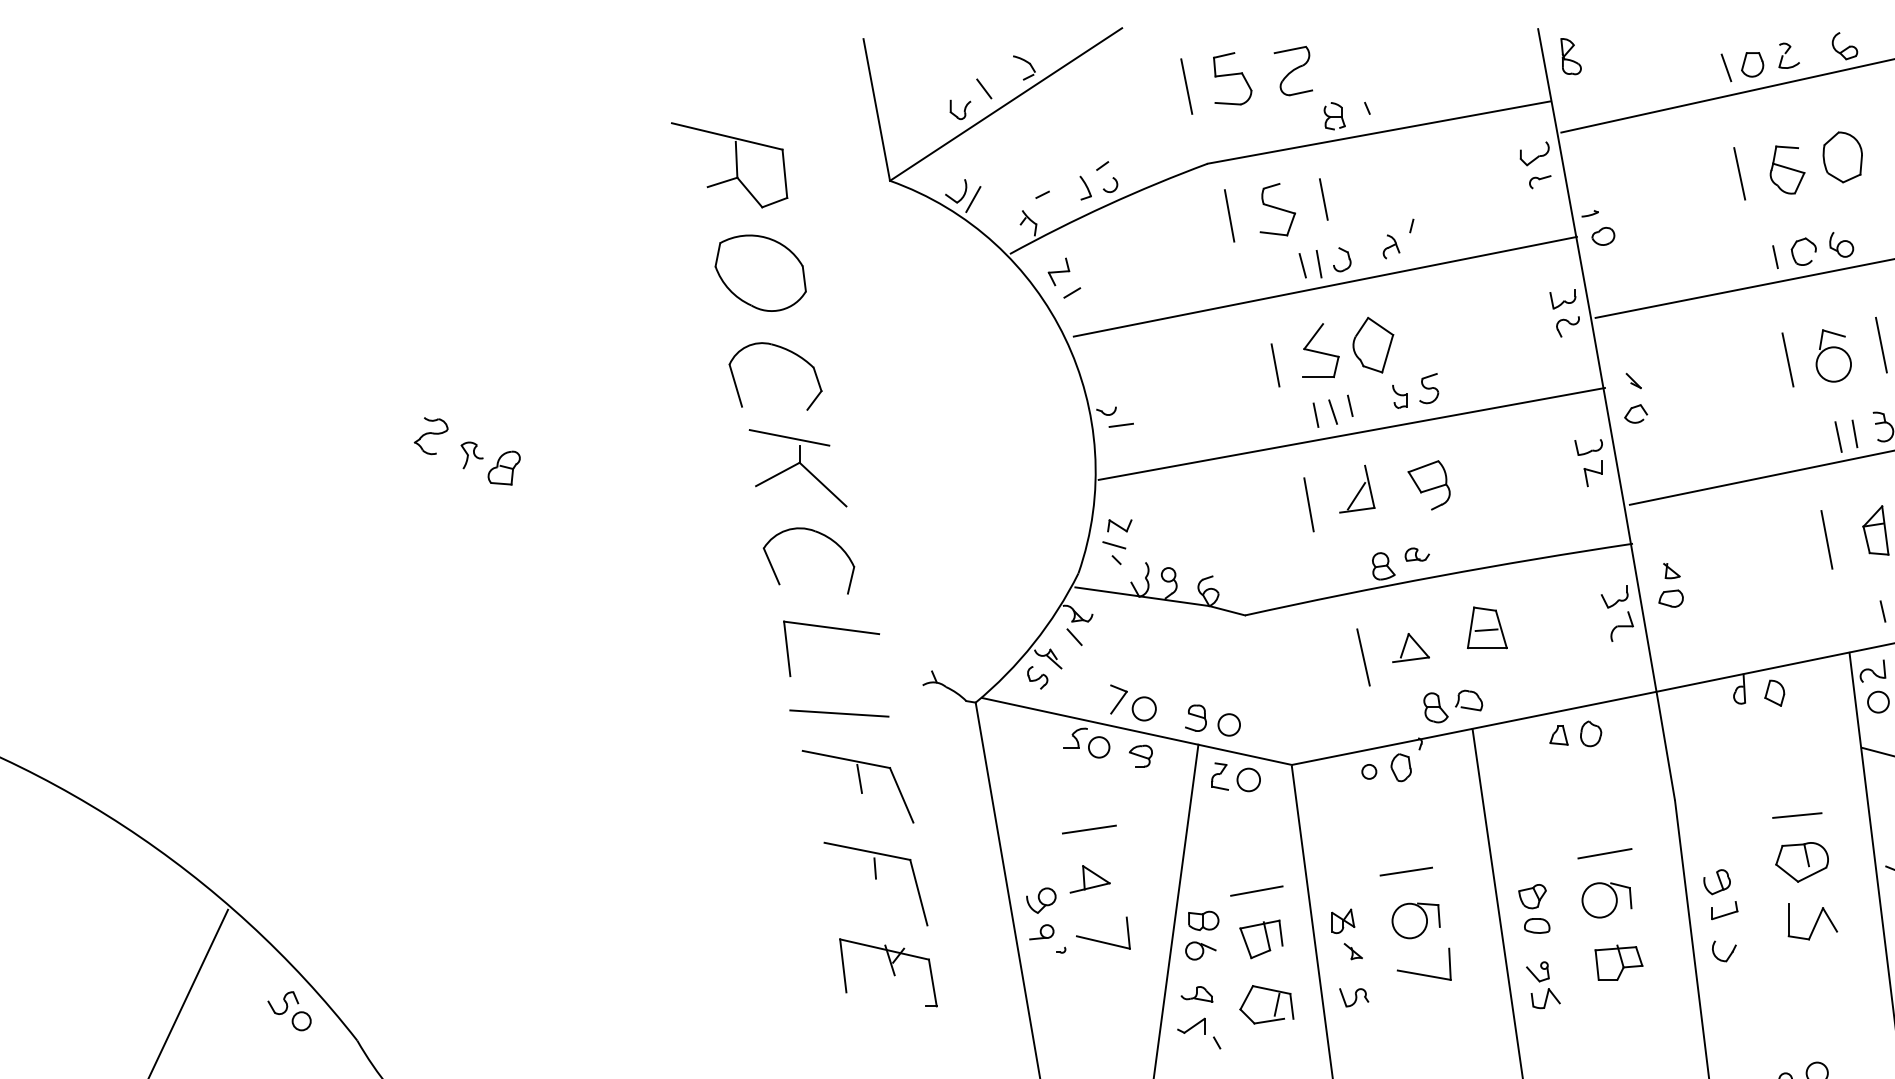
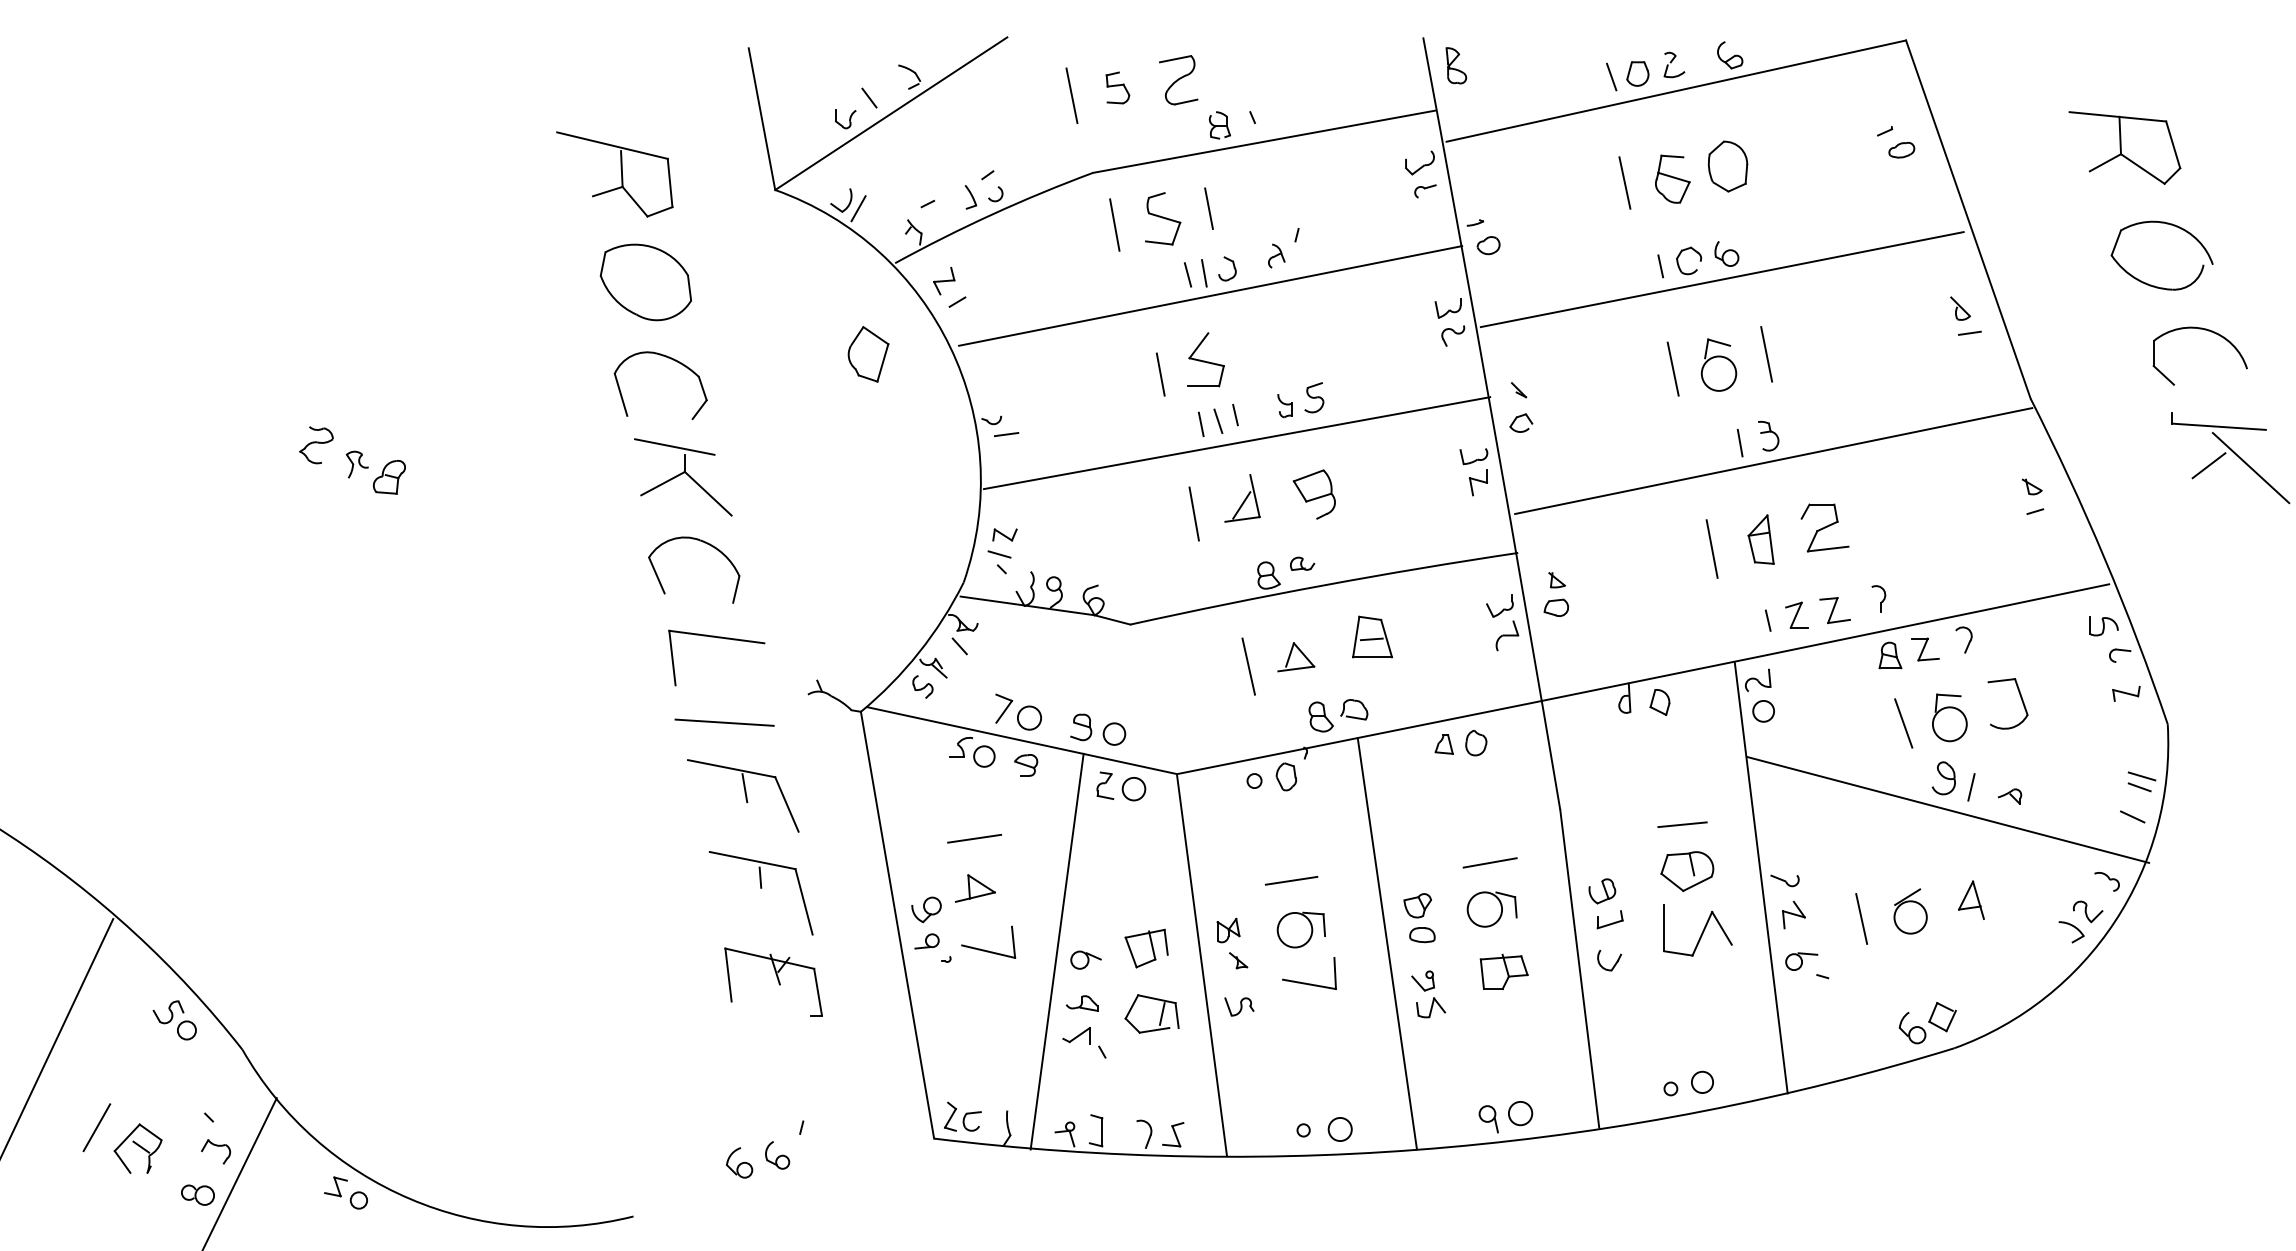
part: (1232, 78) -> (1117, 87), size x0.6
part: (1373, 345) -> (868, 354), moved
line: (1838, 437) -> (1723, 446), removed
line: (1256, 890) -> (1141, 899), removed
part: (1203, 921) -> (1088, 930), removed
part: (1813, 921) -> (1698, 930), size x1.4

